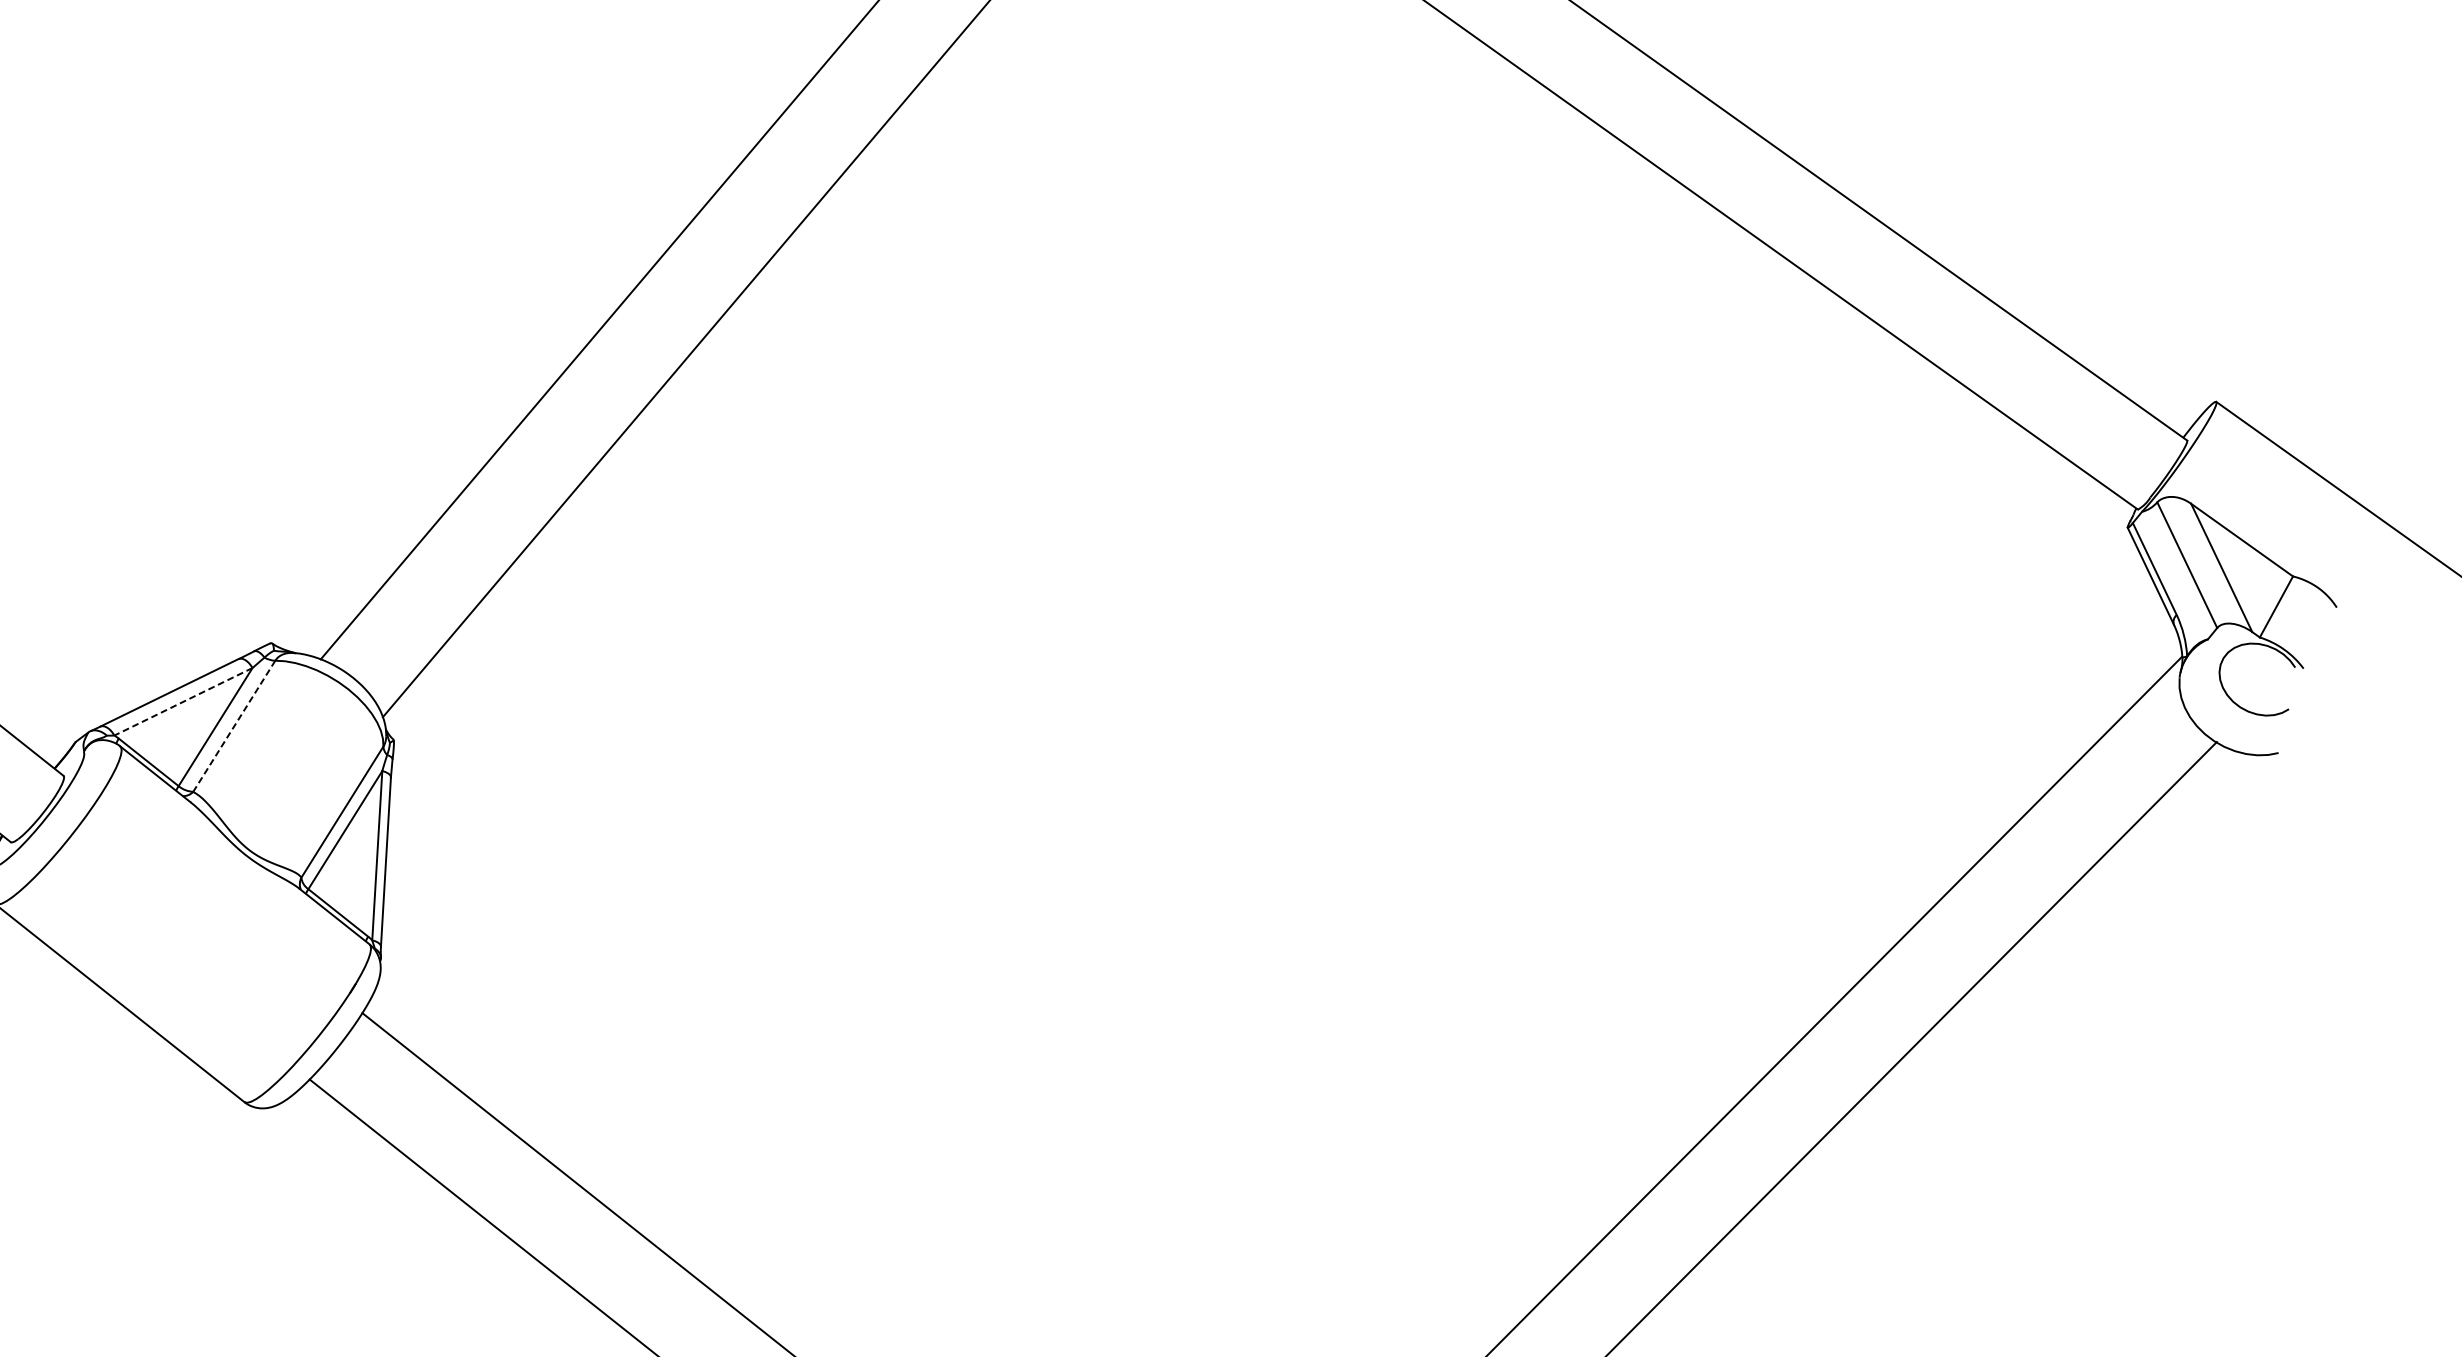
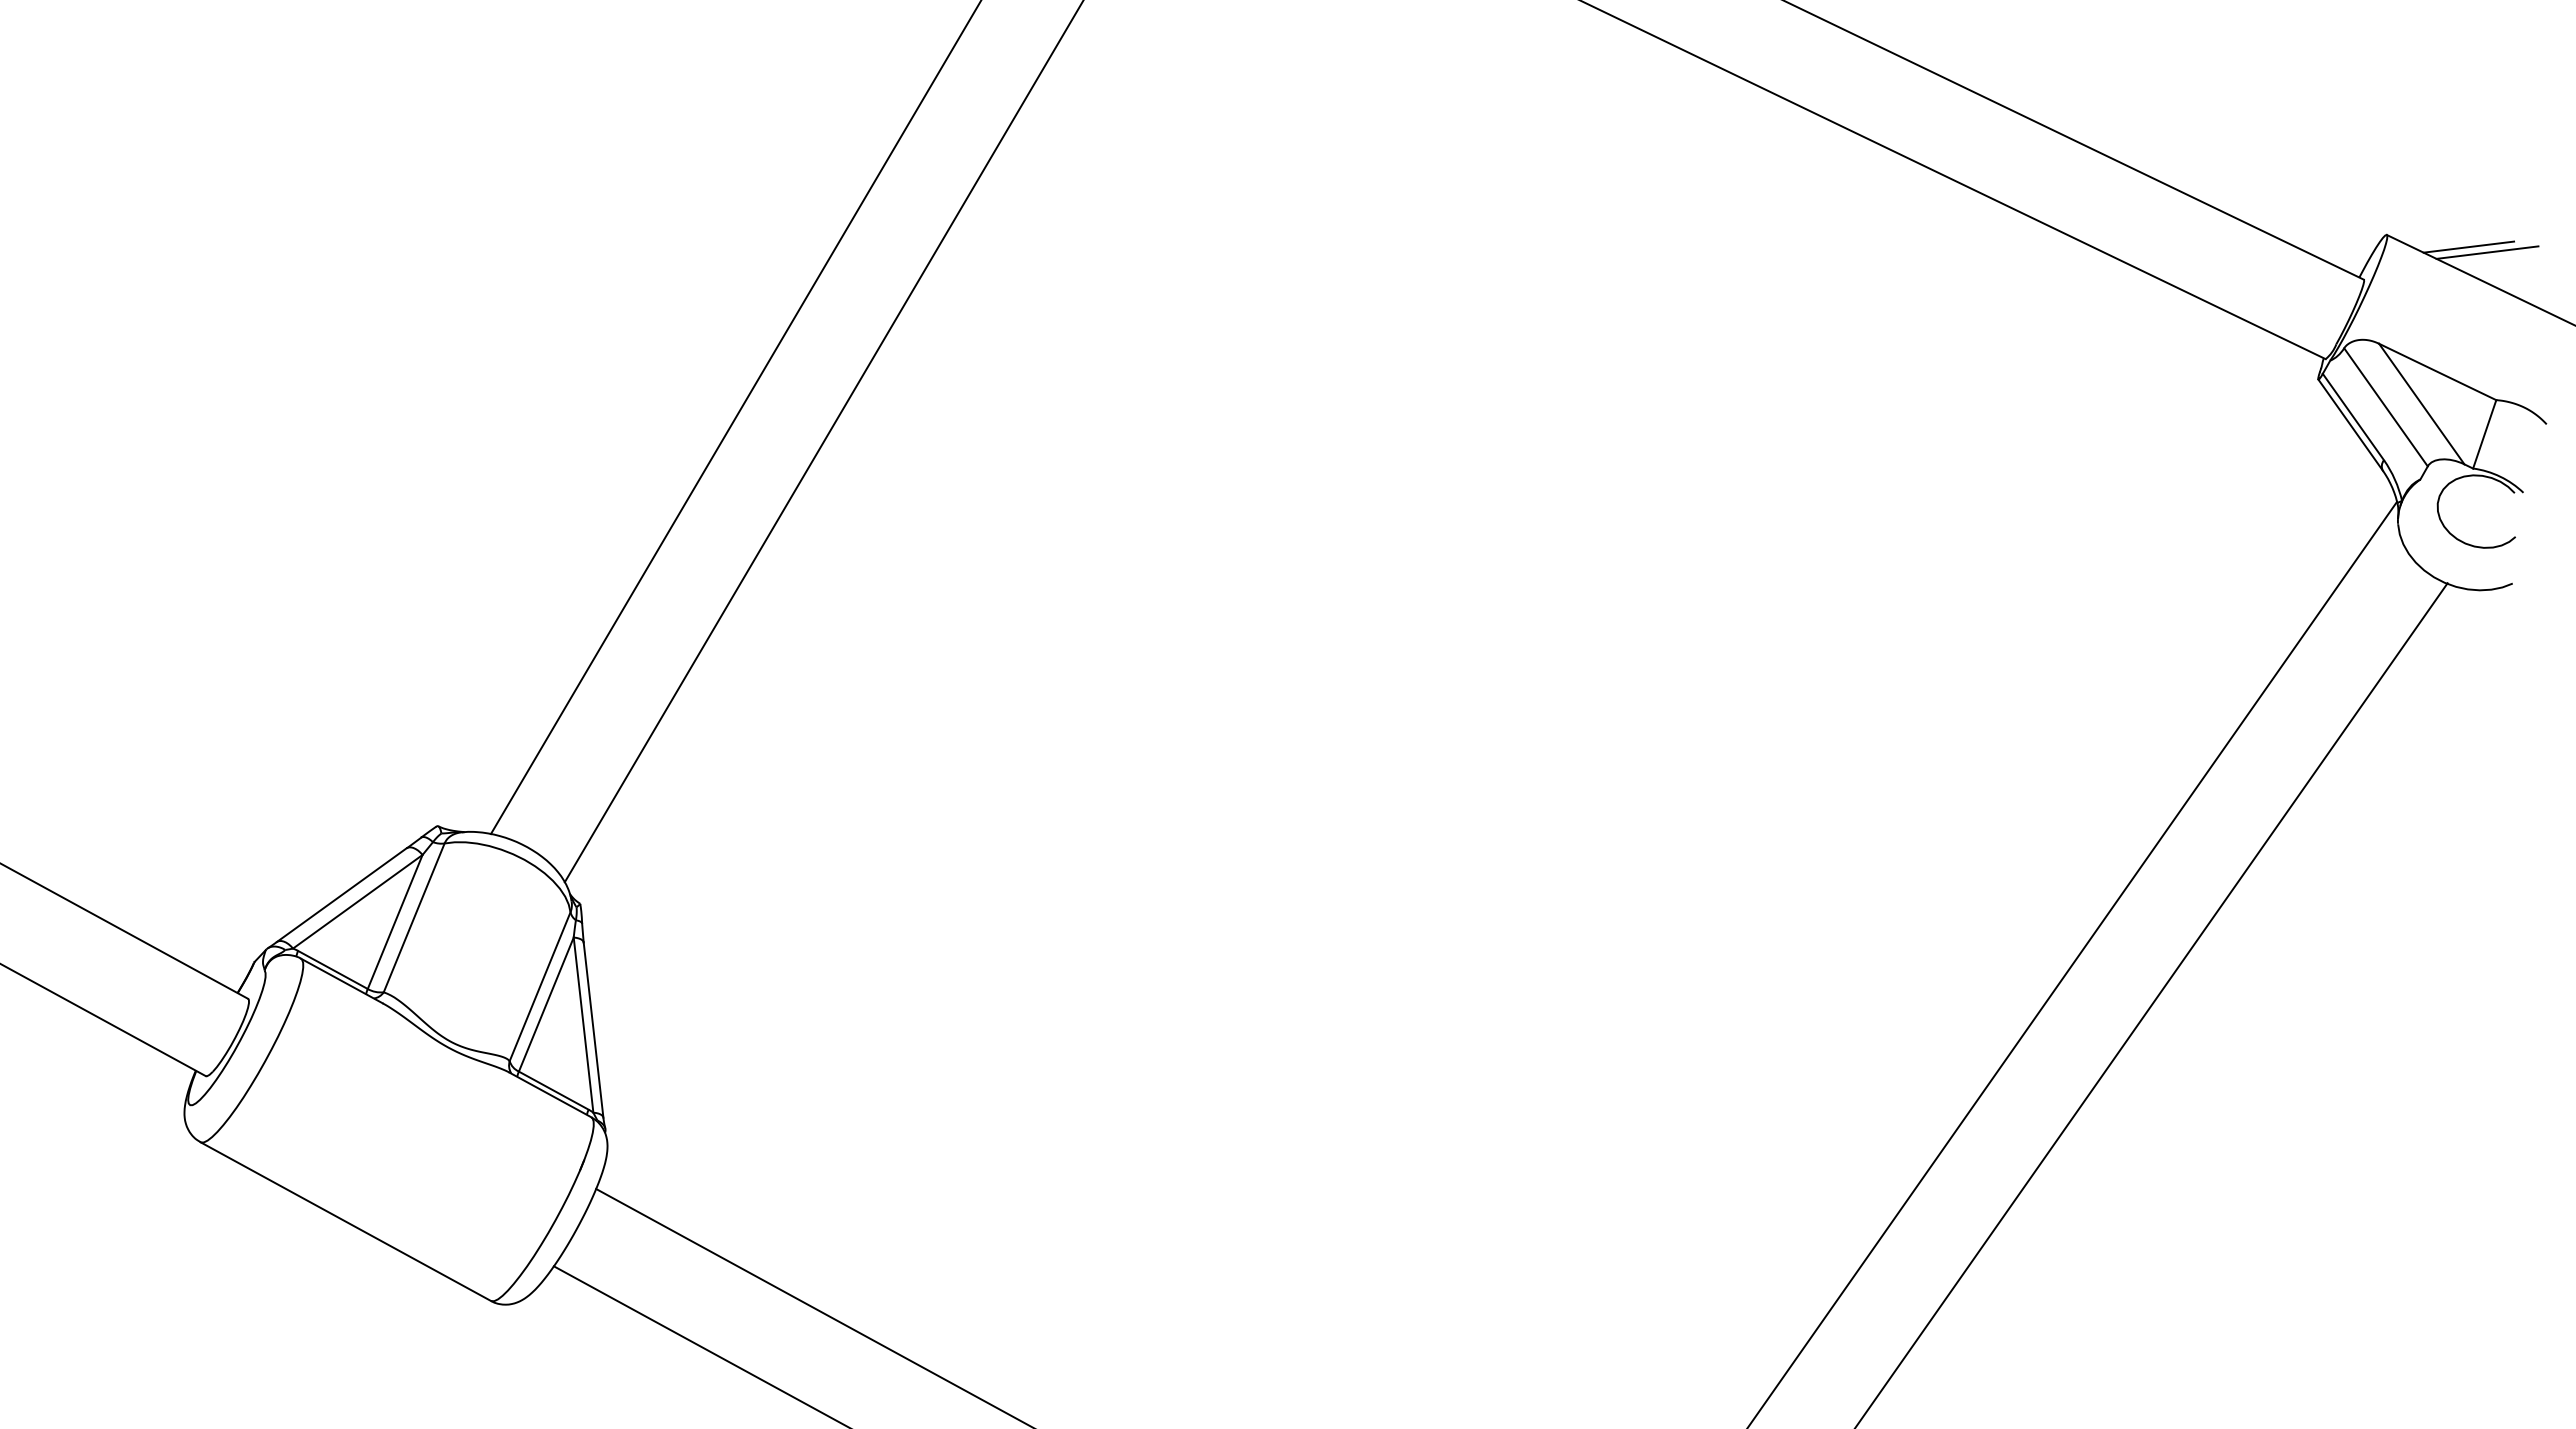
line: (2291, 426) -> (2468, 246), added
line: (2308, 434) -> (2487, 252), added
line: (183, 701) -> (357, 901), dashed -> solid
line: (234, 726) -> (414, 918), dashed -> solid

